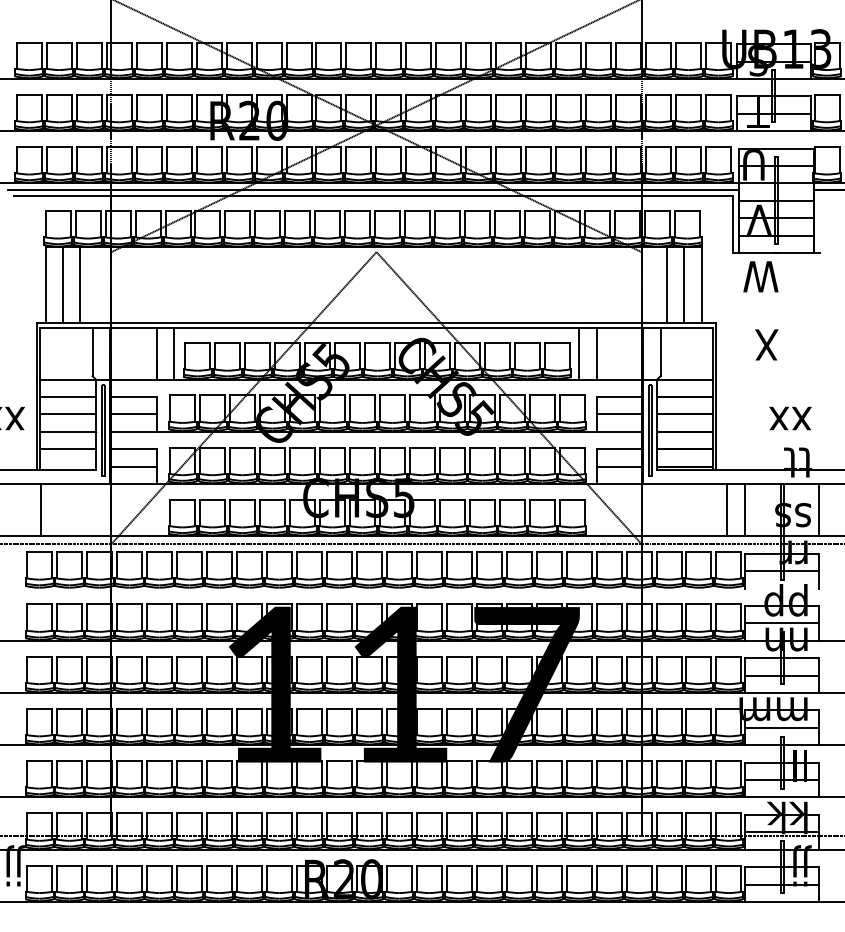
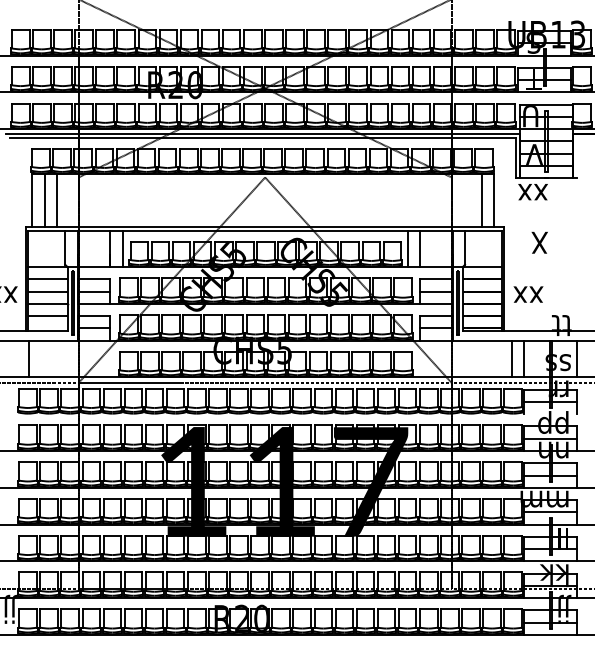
text: (756, 276) -> (532, 194), W -> xx
line: (666, 284) -> (469, 200), removed
text: (790, 418) -> (528, 294), moved

